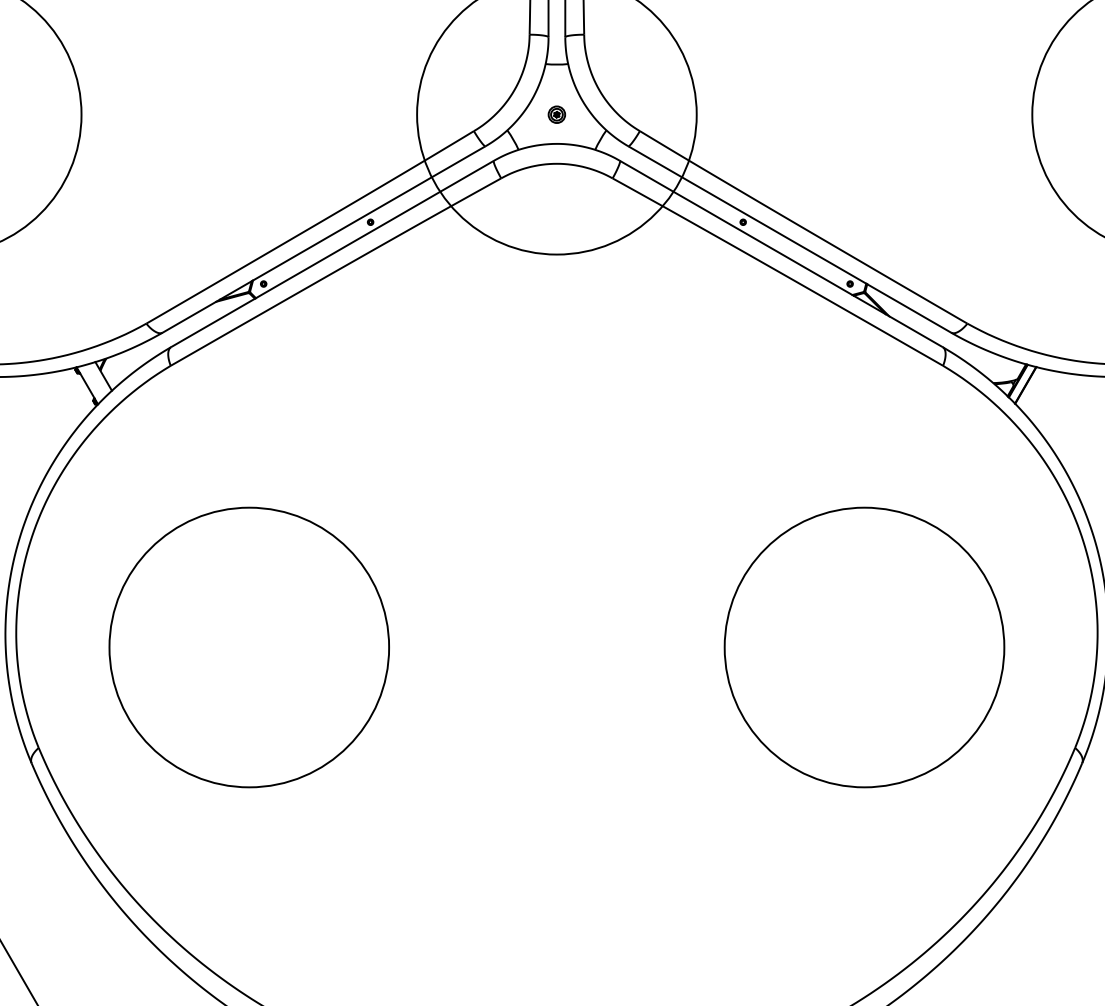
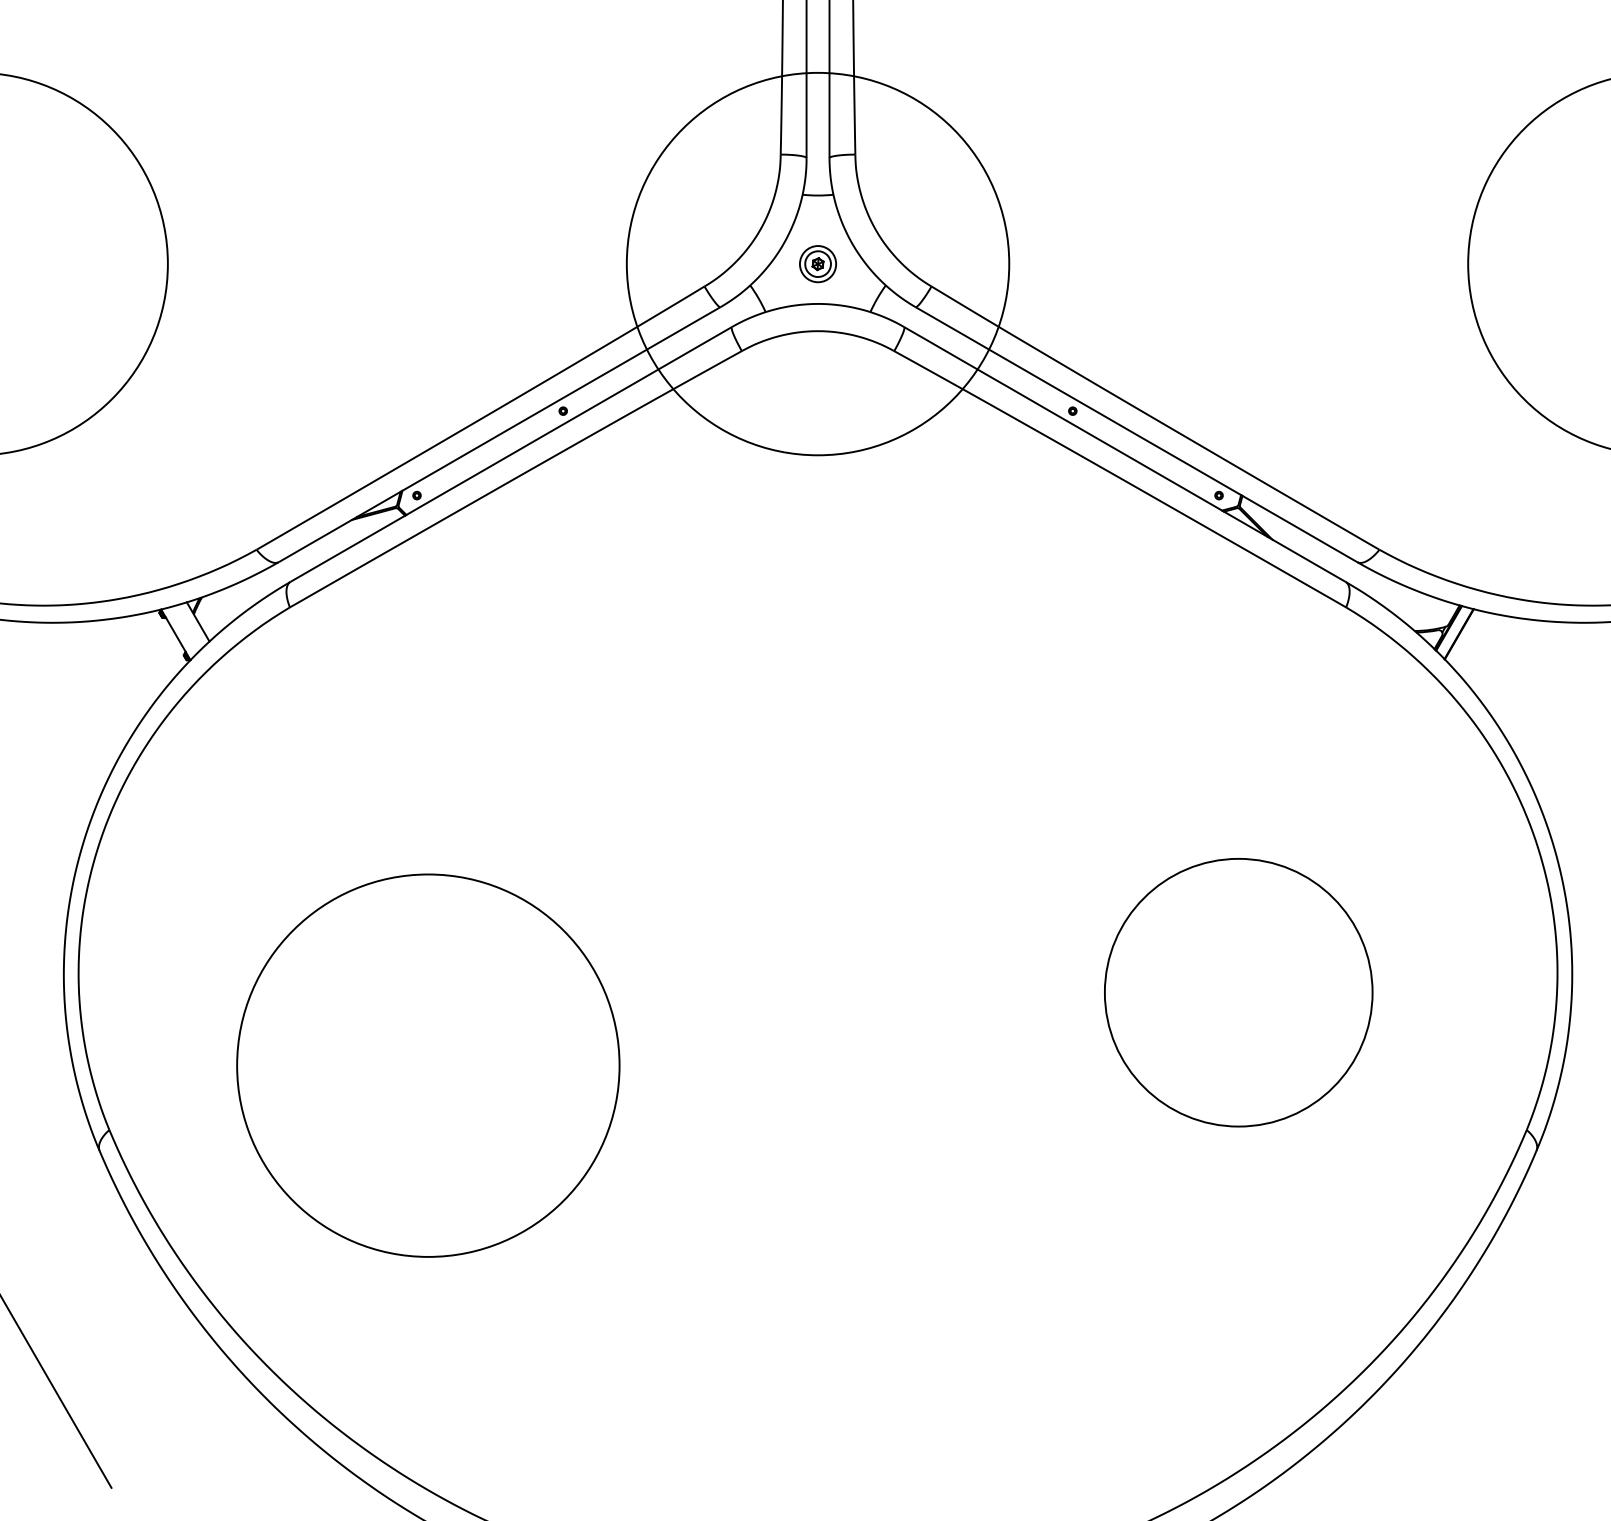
part: (556, 114) -> (817, 263), size x1.6
circle: (249, 647) -> (428, 1065), moved
circle: (864, 647) -> (1238, 992), size x0.7

